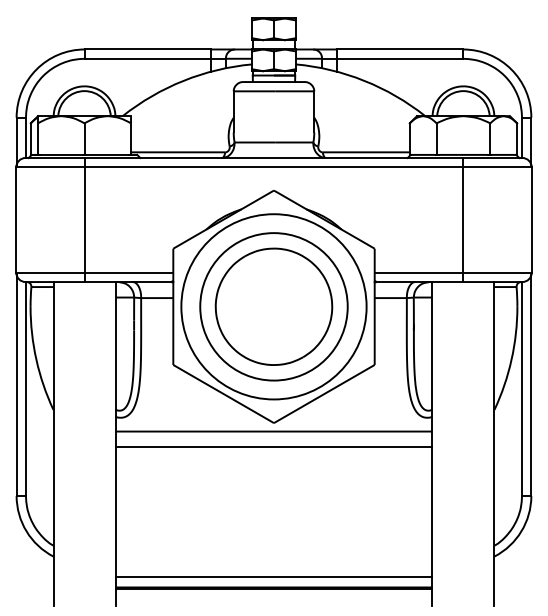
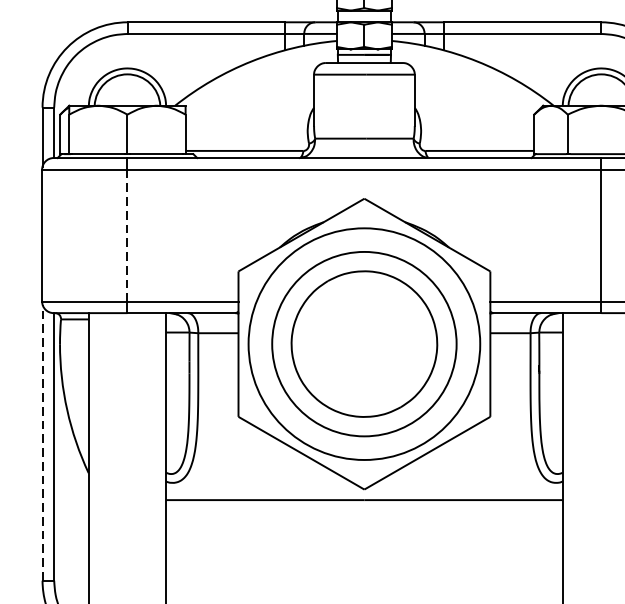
line: (84, 220) -> (127, 236), solid -> dashed
line: (16, 385) -> (42, 442), solid -> dashed
line: (273, 447) -> (363, 520), removed

